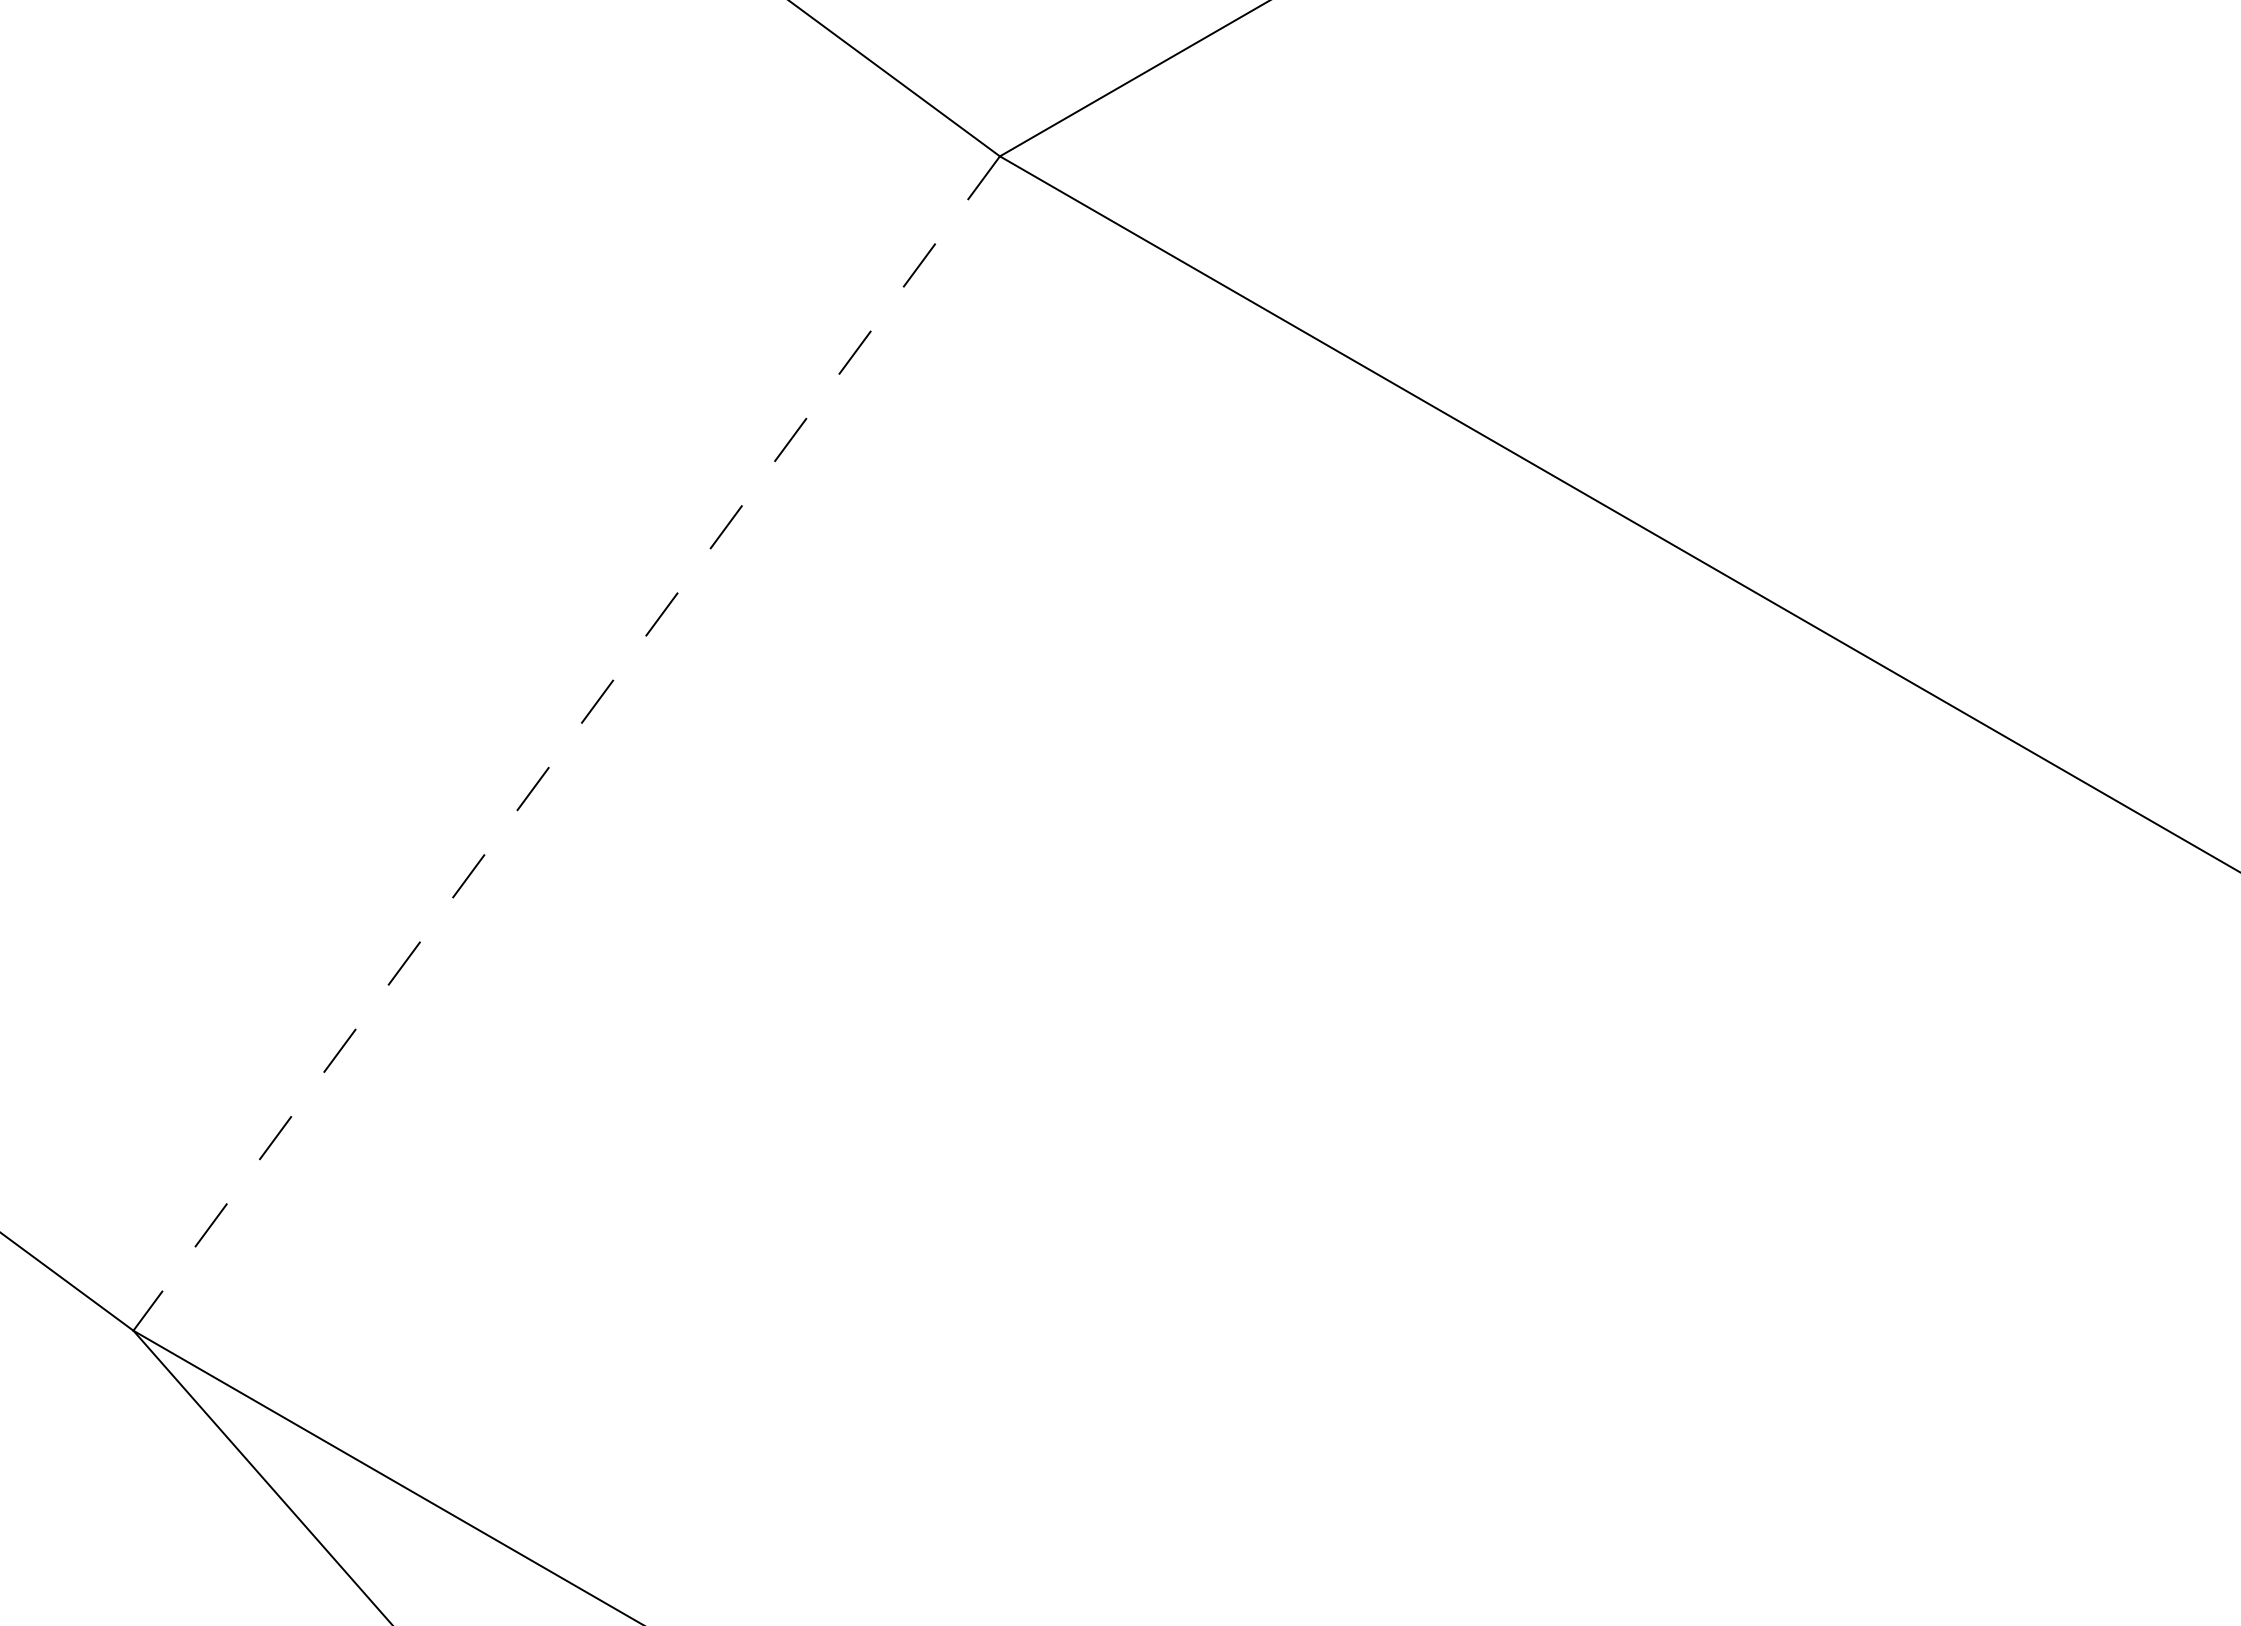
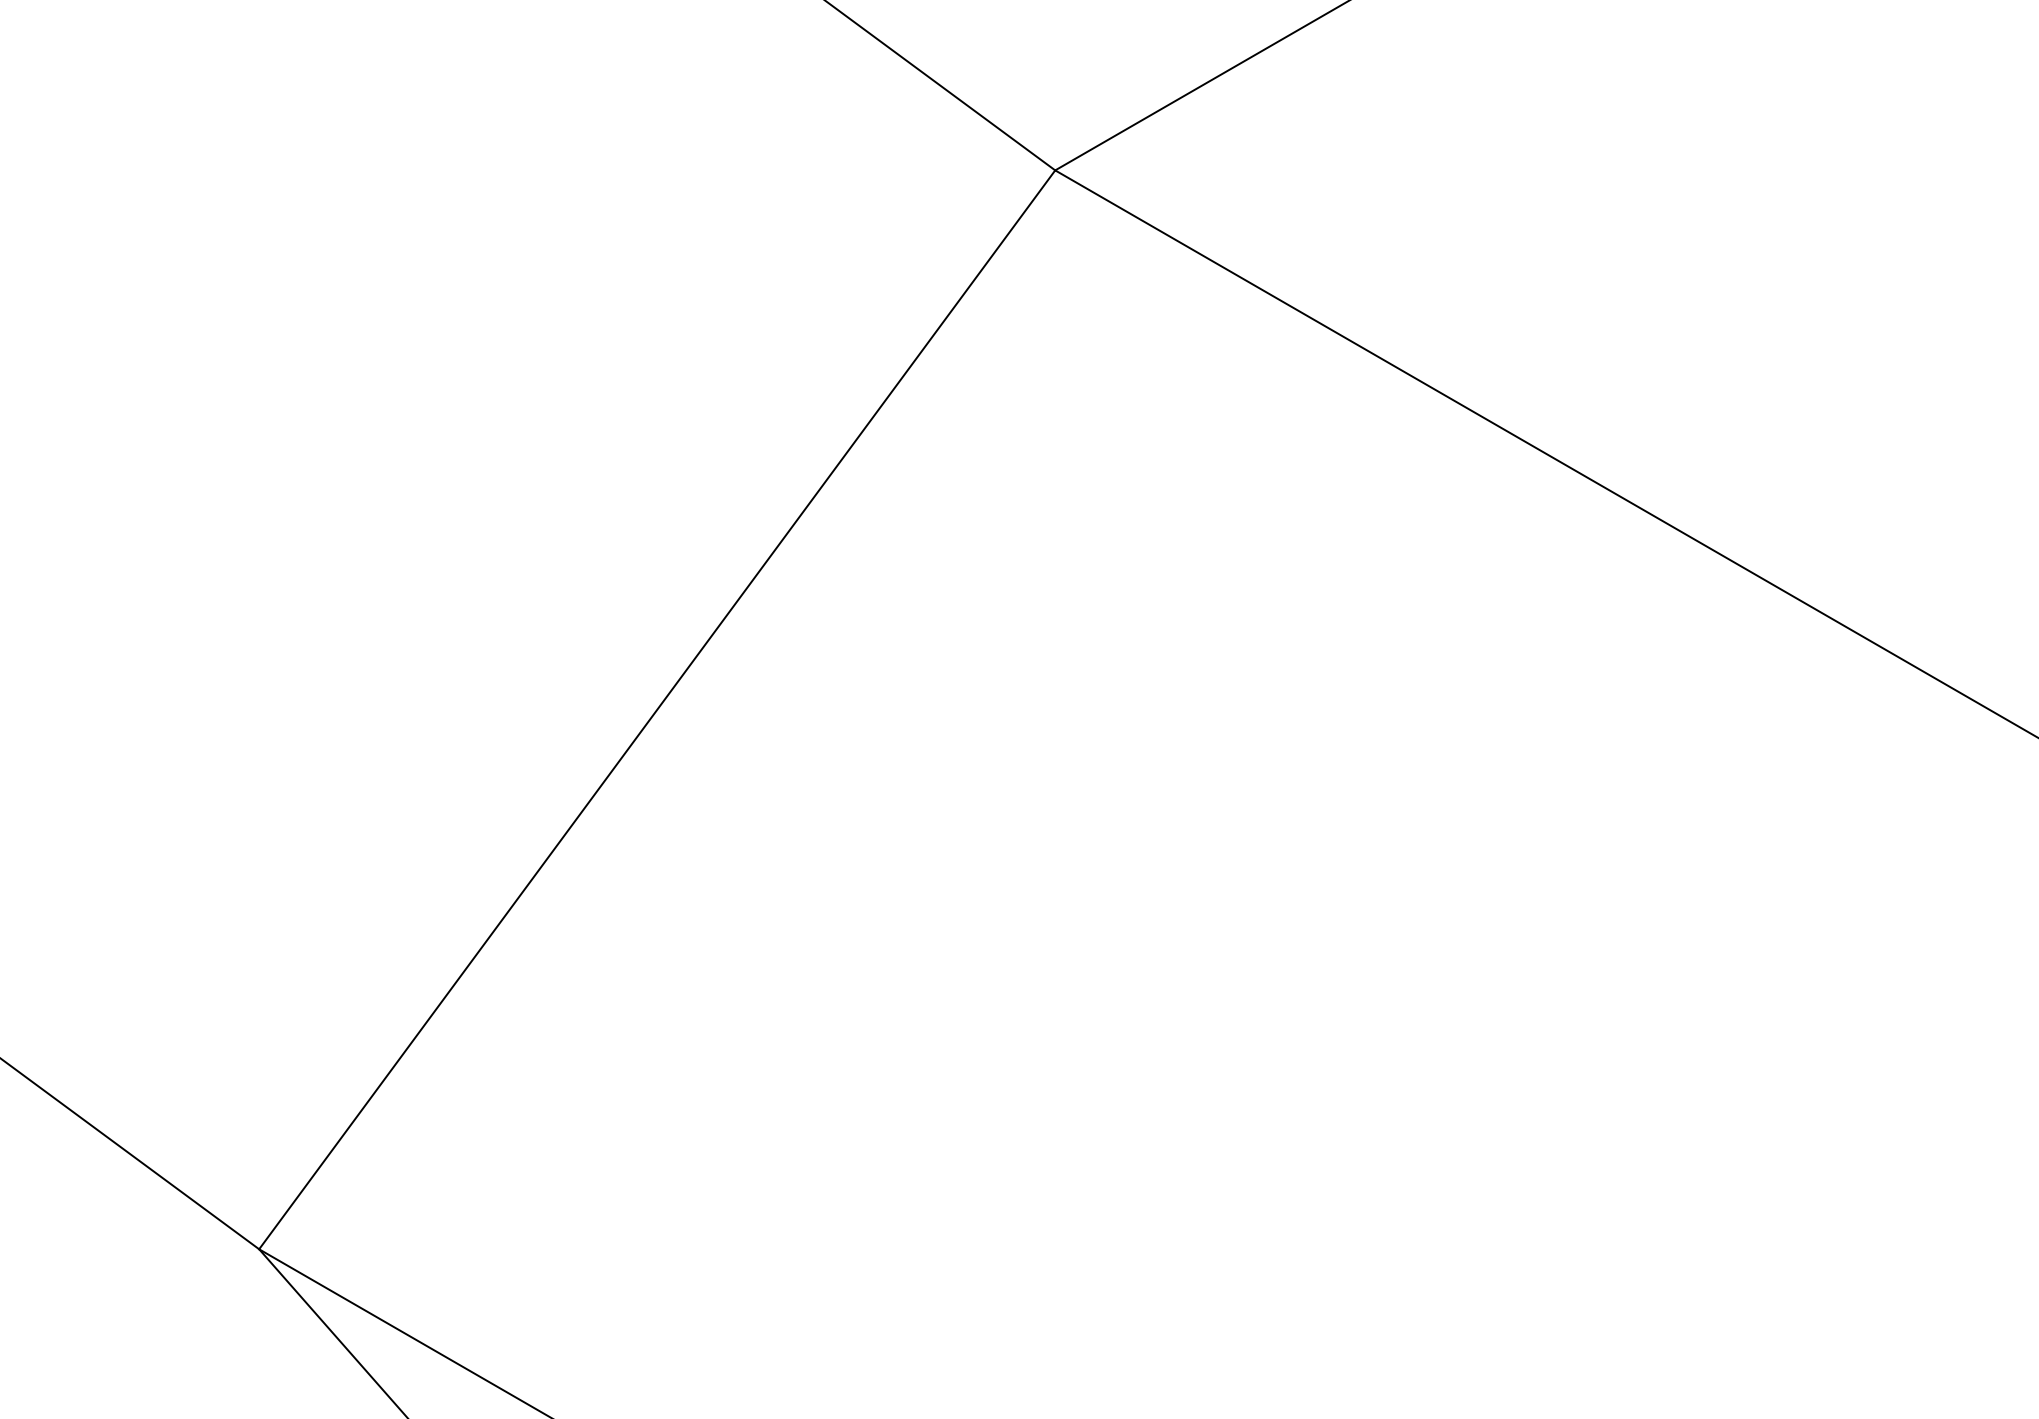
line: (566, 743) -> (657, 709), dashed -> solid

